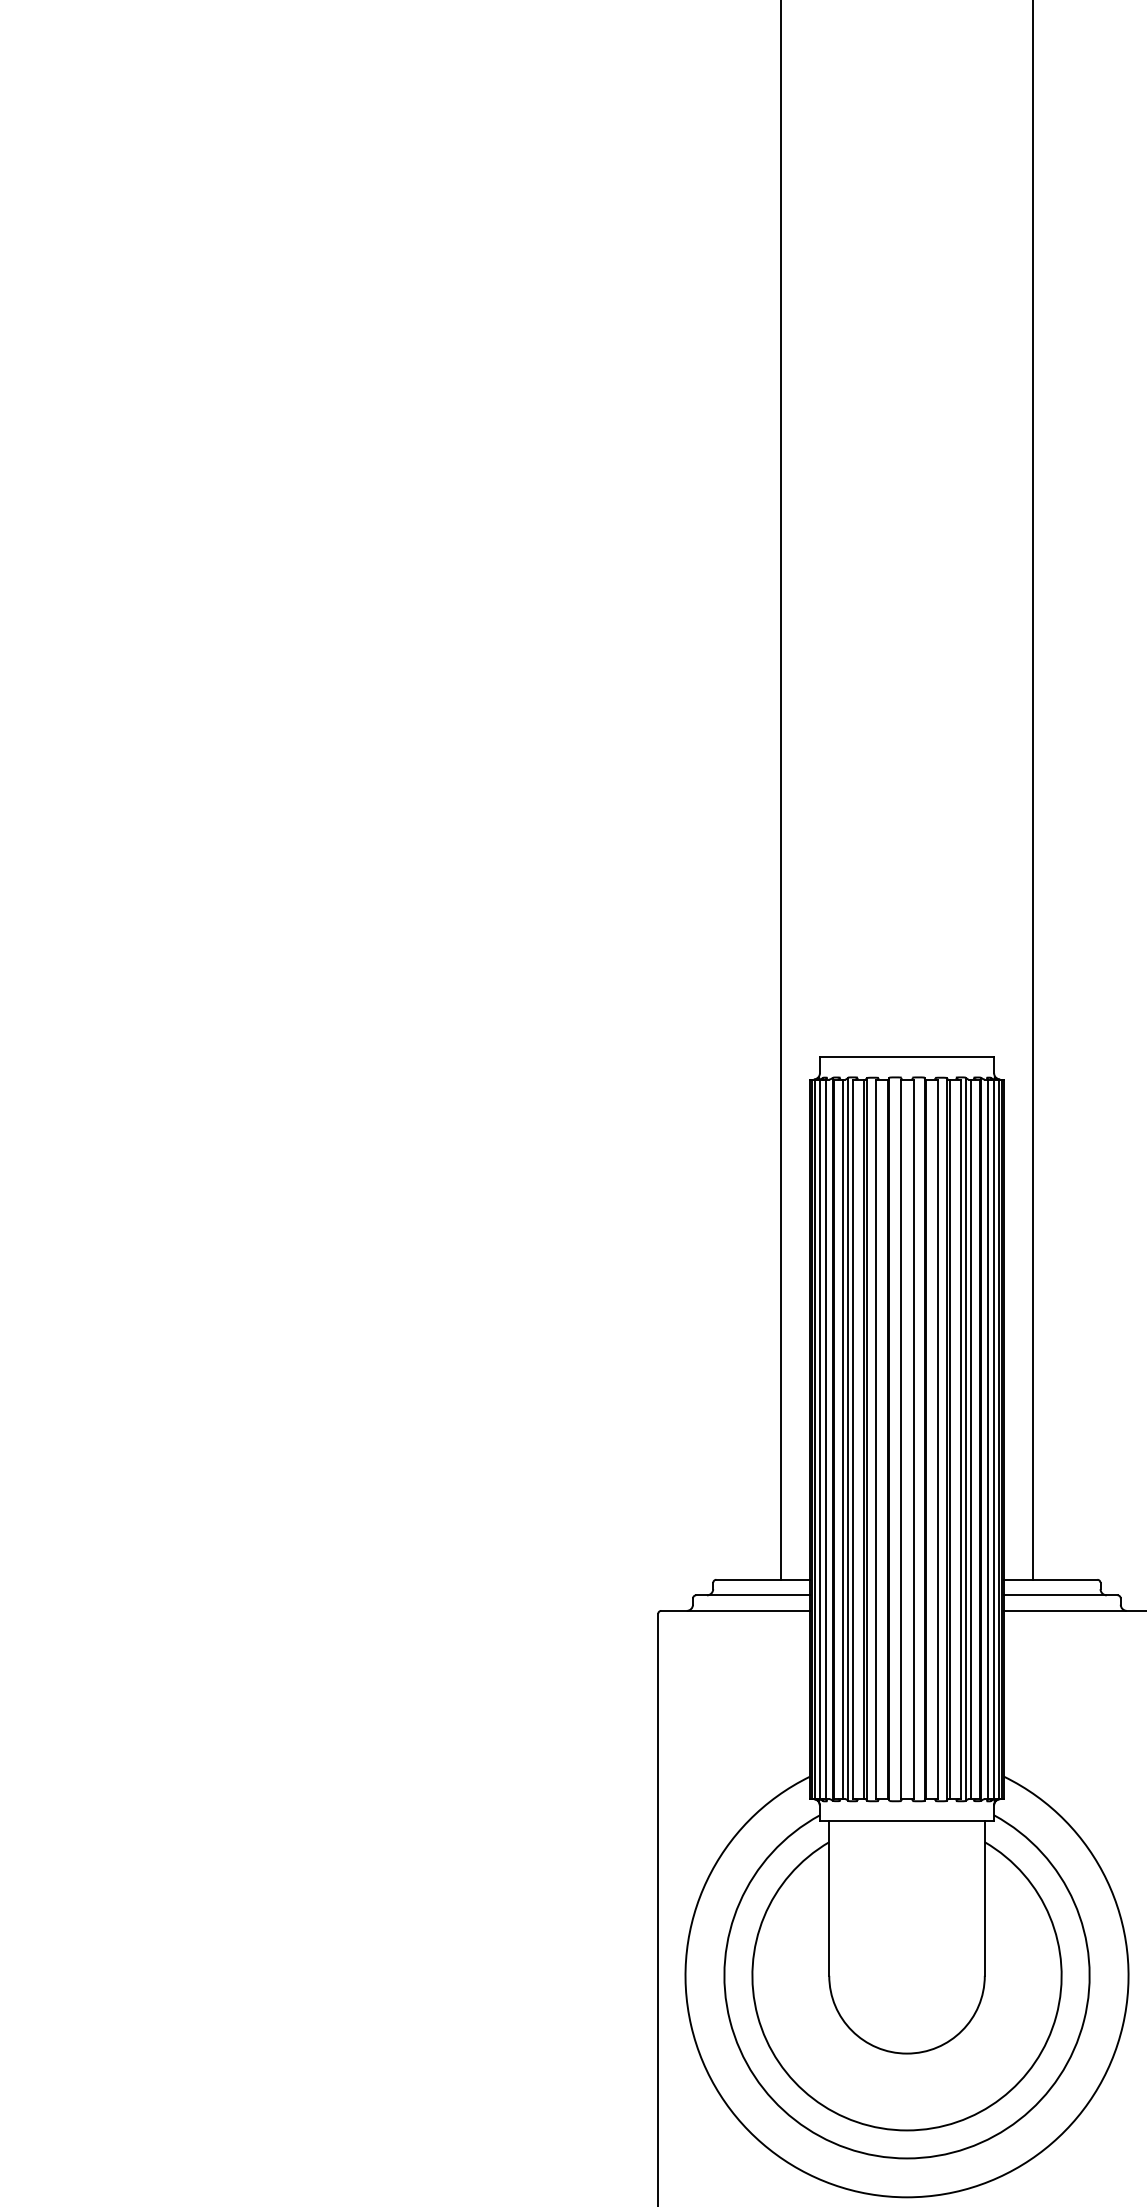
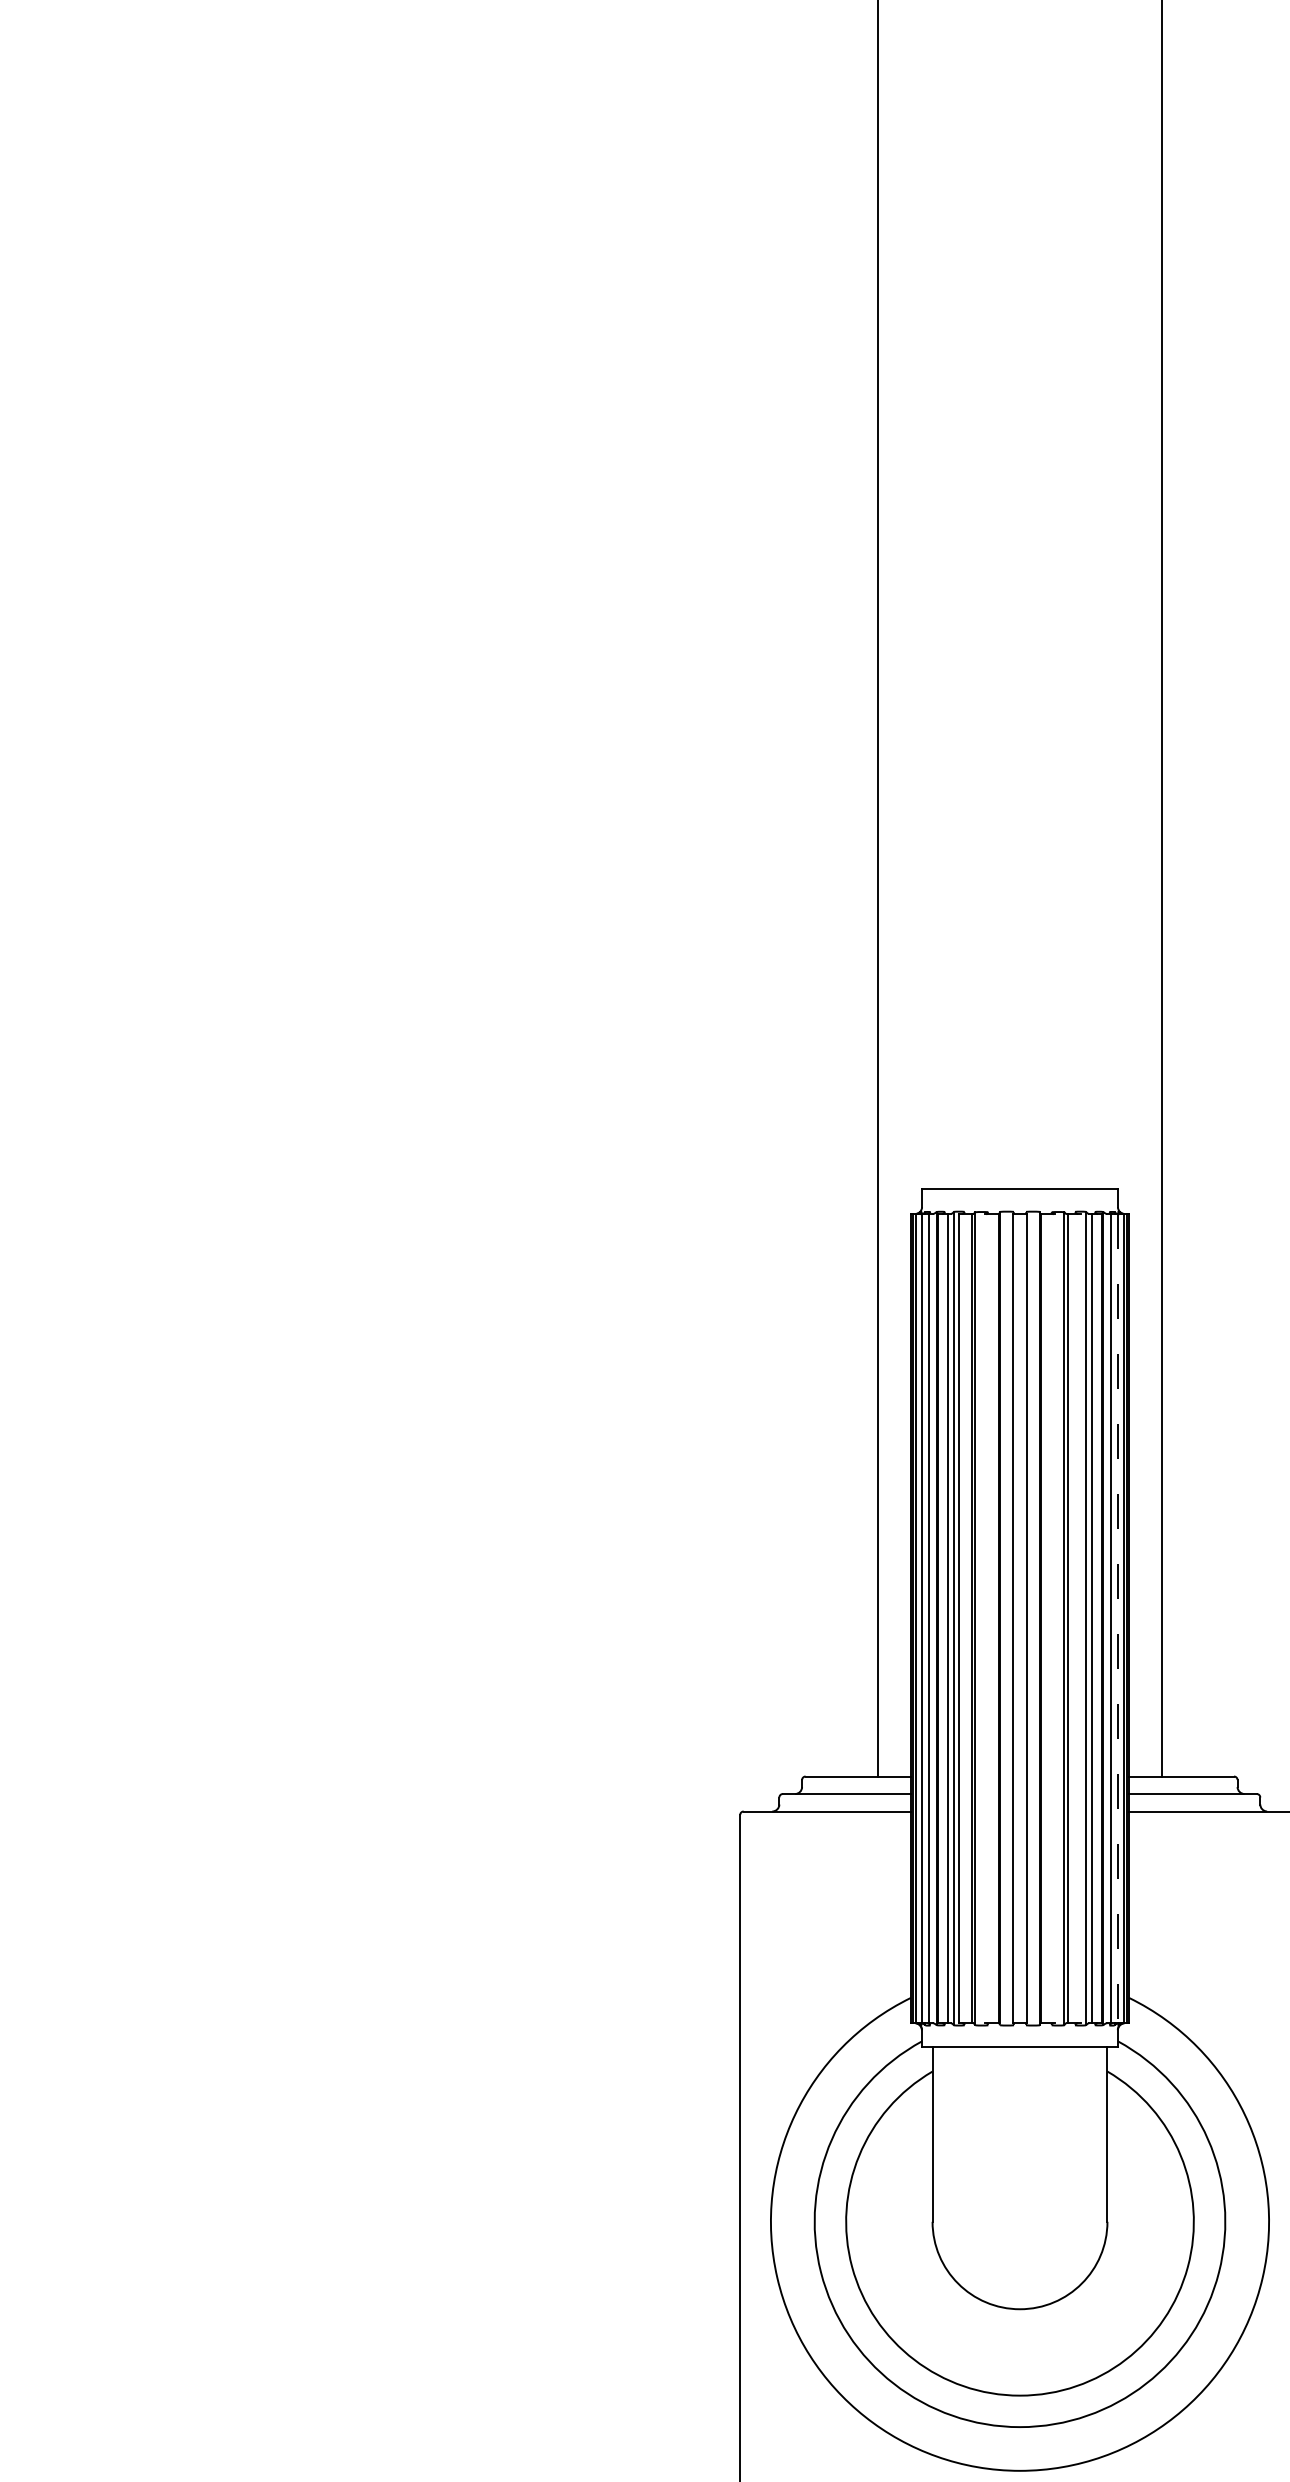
line: (875, 1439) -> (984, 1618), removed
line: (938, 1439) -> (1055, 1618), removed
line: (960, 1439) -> (1080, 1618), removed
line: (993, 1439) -> (1117, 1618), solid -> dashed

